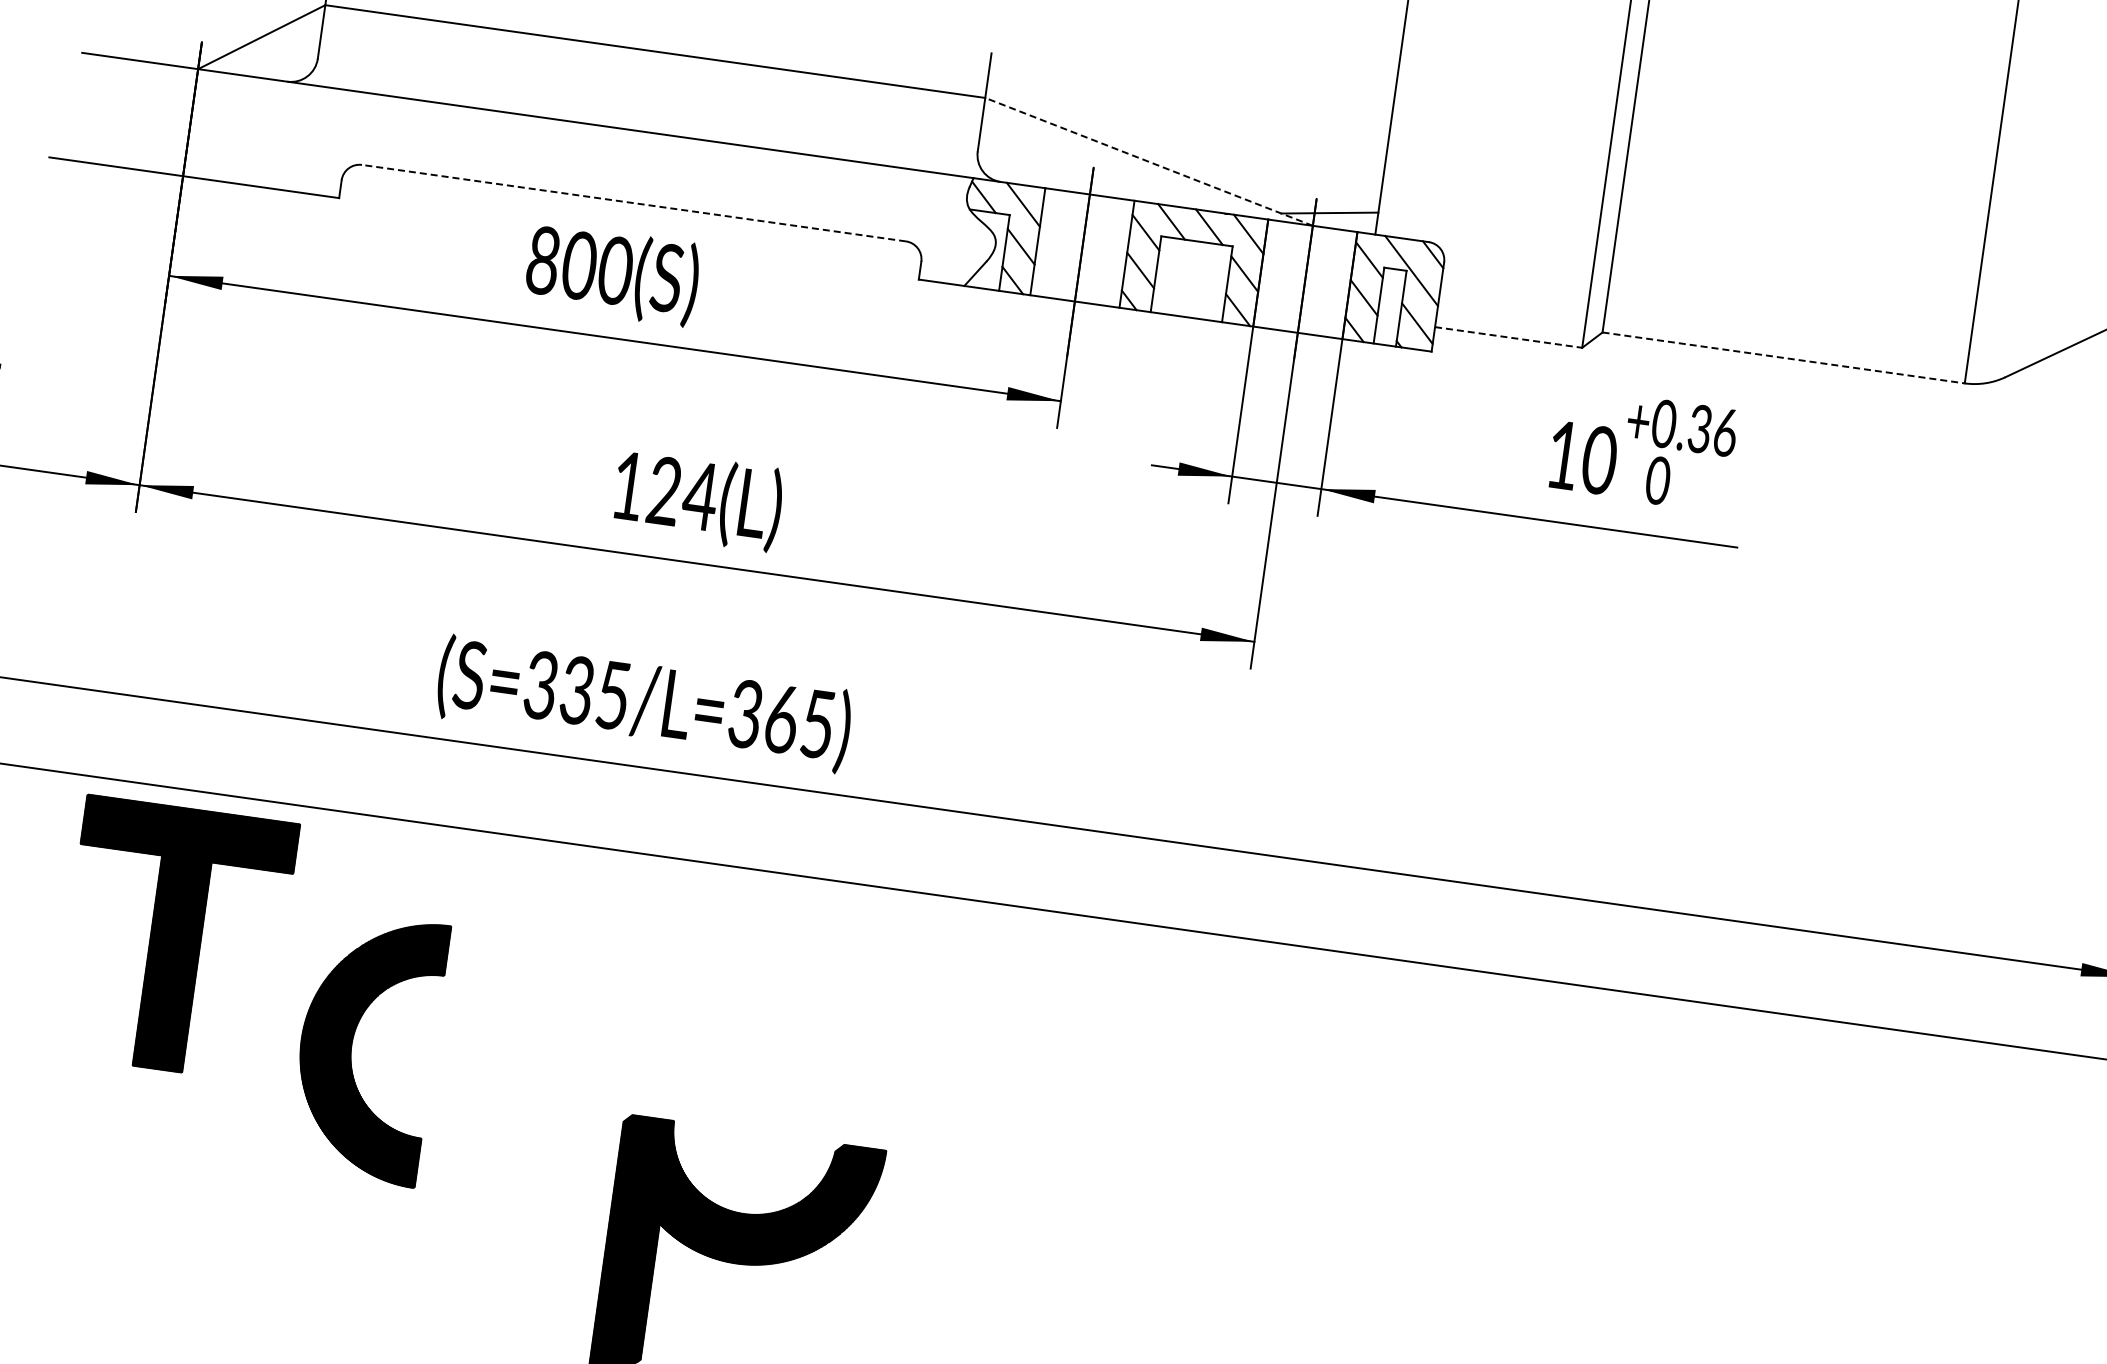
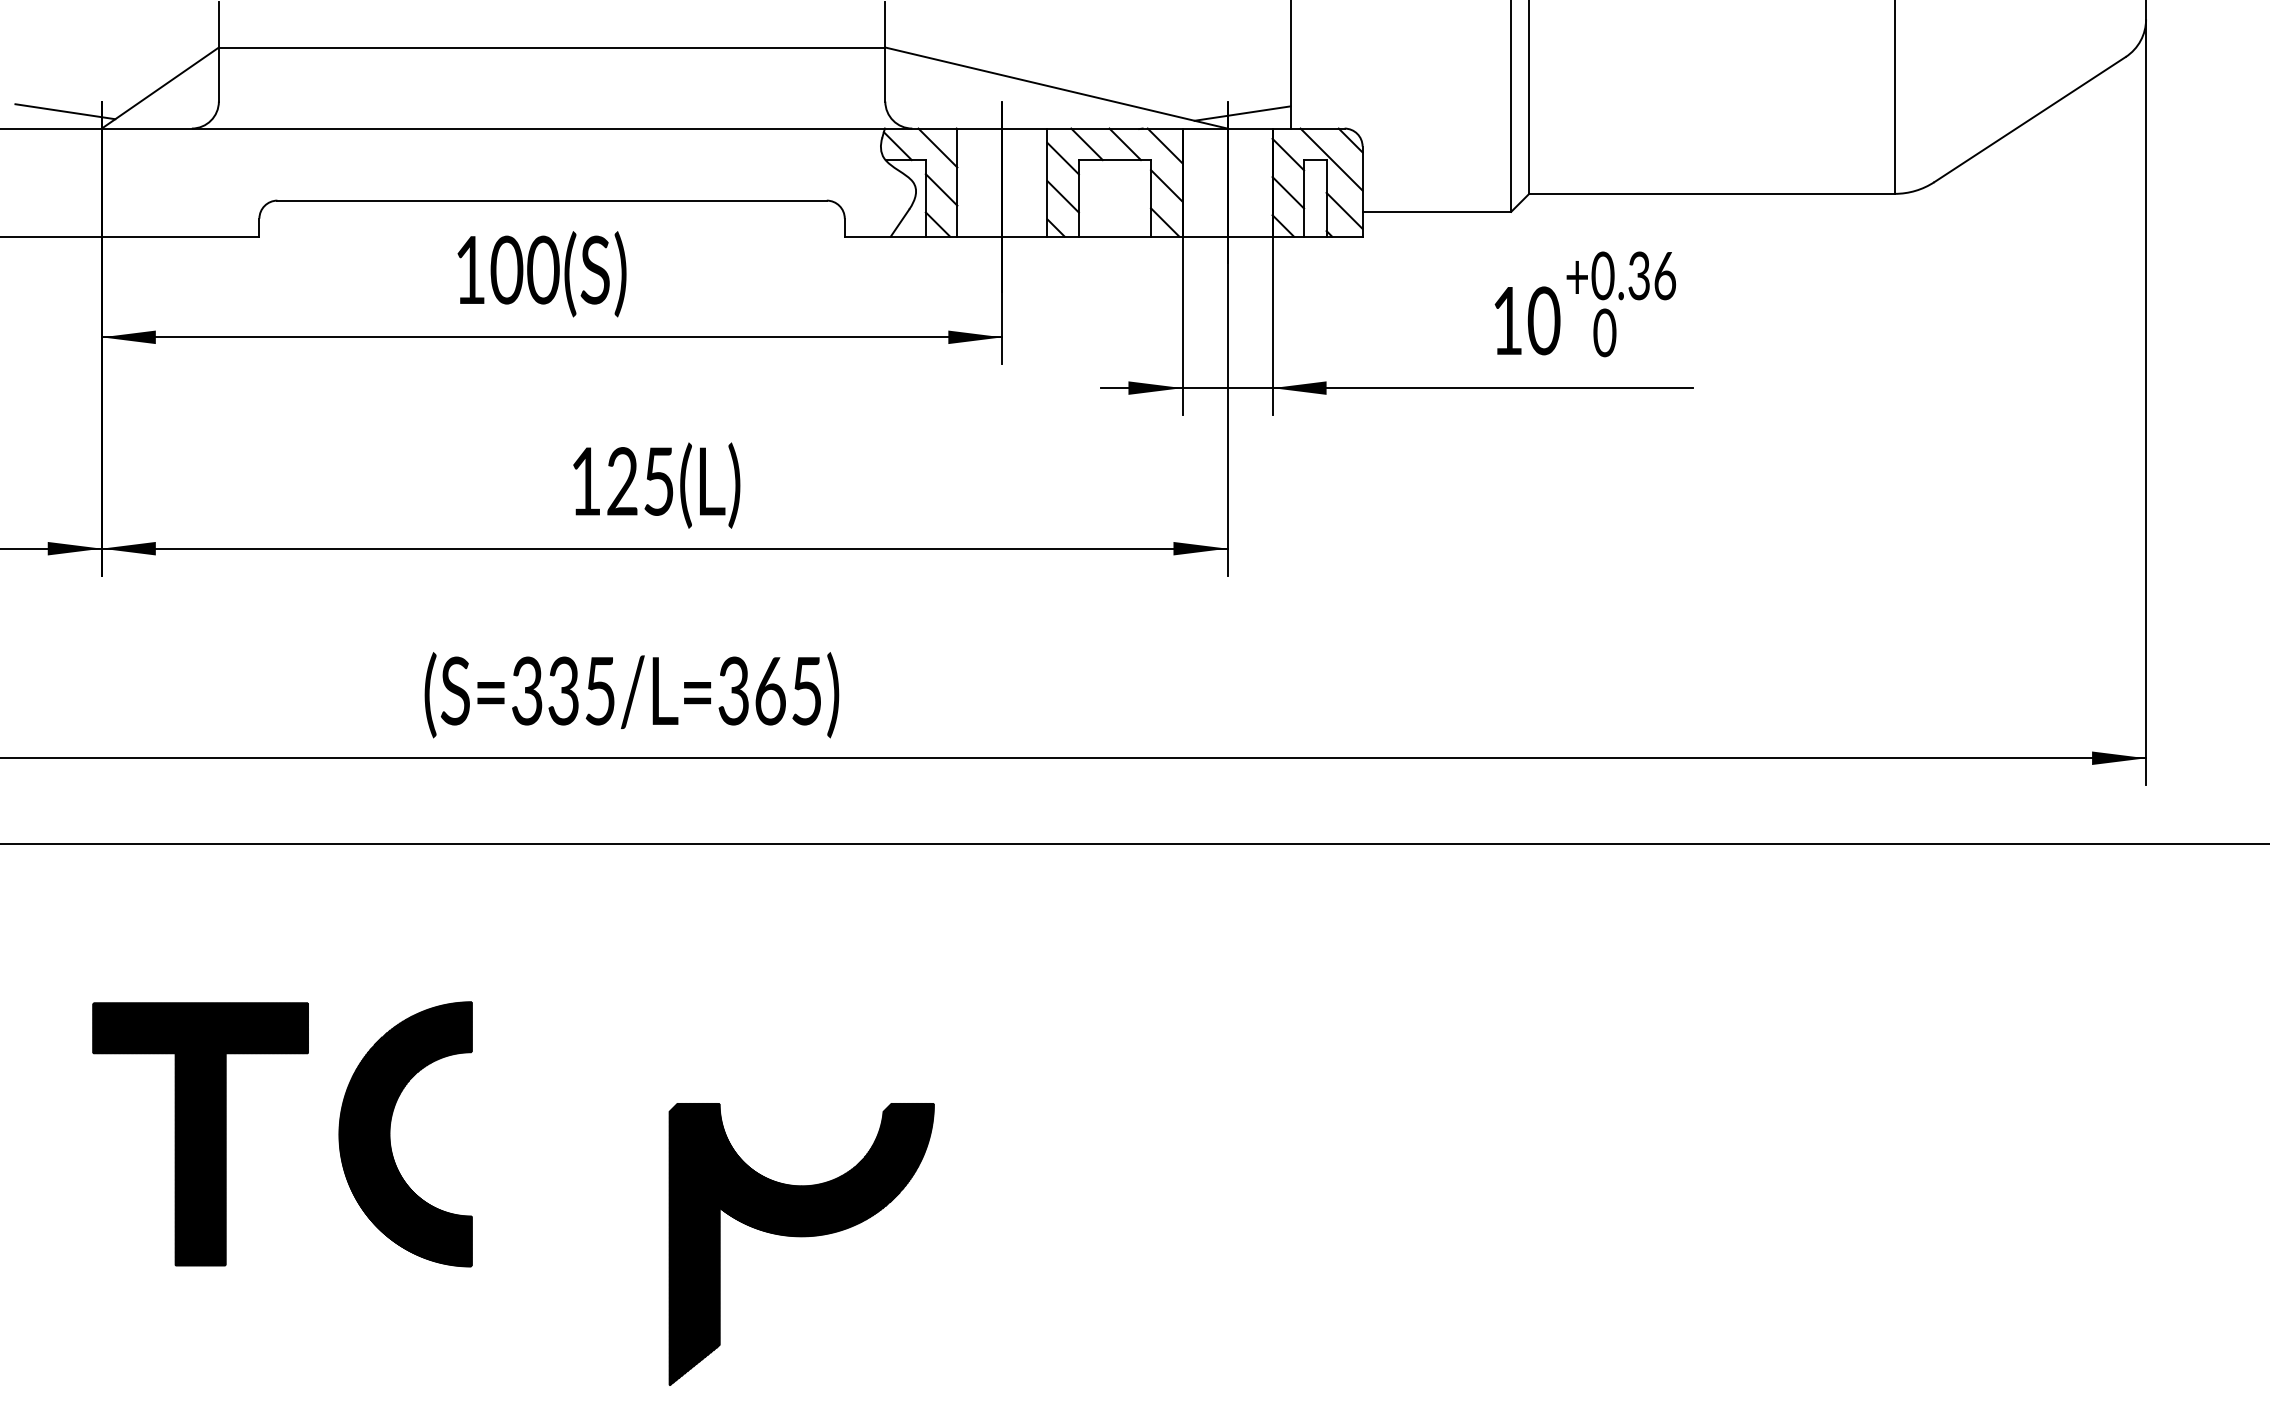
line: (164, 47) -> (65, 111), added
line: (1149, 162) -> (1056, 88), dashed -> solid
line: (634, 203) -> (552, 200), dashed -> solid
text: (543, 260) -> (470, 269), 800(S) -> 100(S)
line: (1509, 337) -> (1437, 211), dashed -> solid
line: (1784, 357) -> (1712, 193), dashed -> solid
text: (700, 496) -> (658, 481), 124(L) -> 125(L)
part: (175, 939) -> (200, 1134), moved
part: (352, 1046) -> (390, 1134), moved

